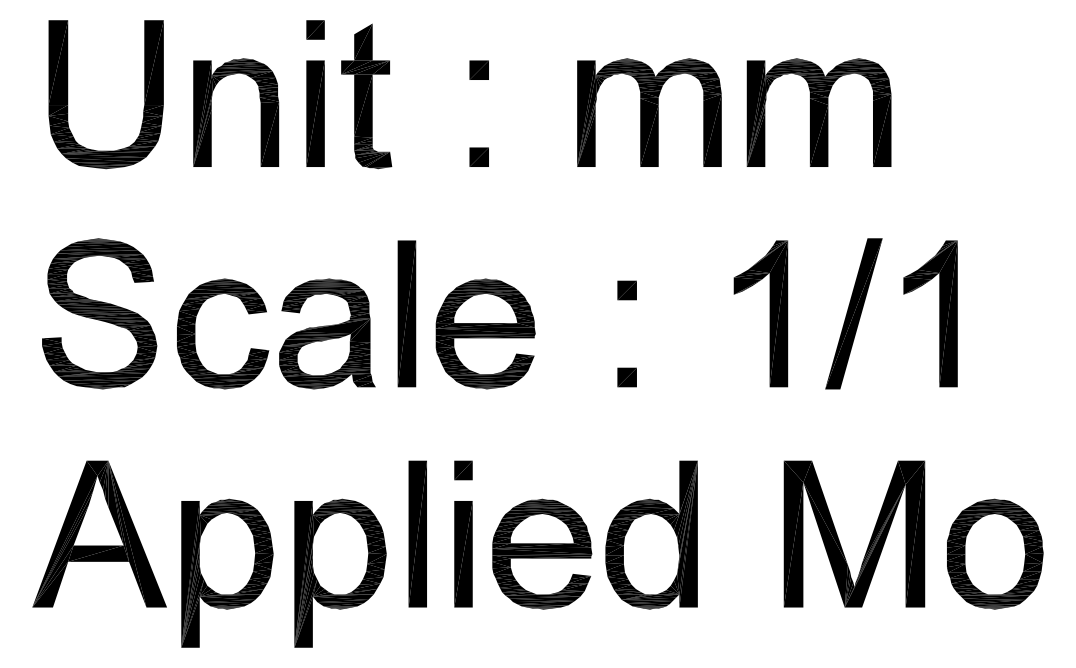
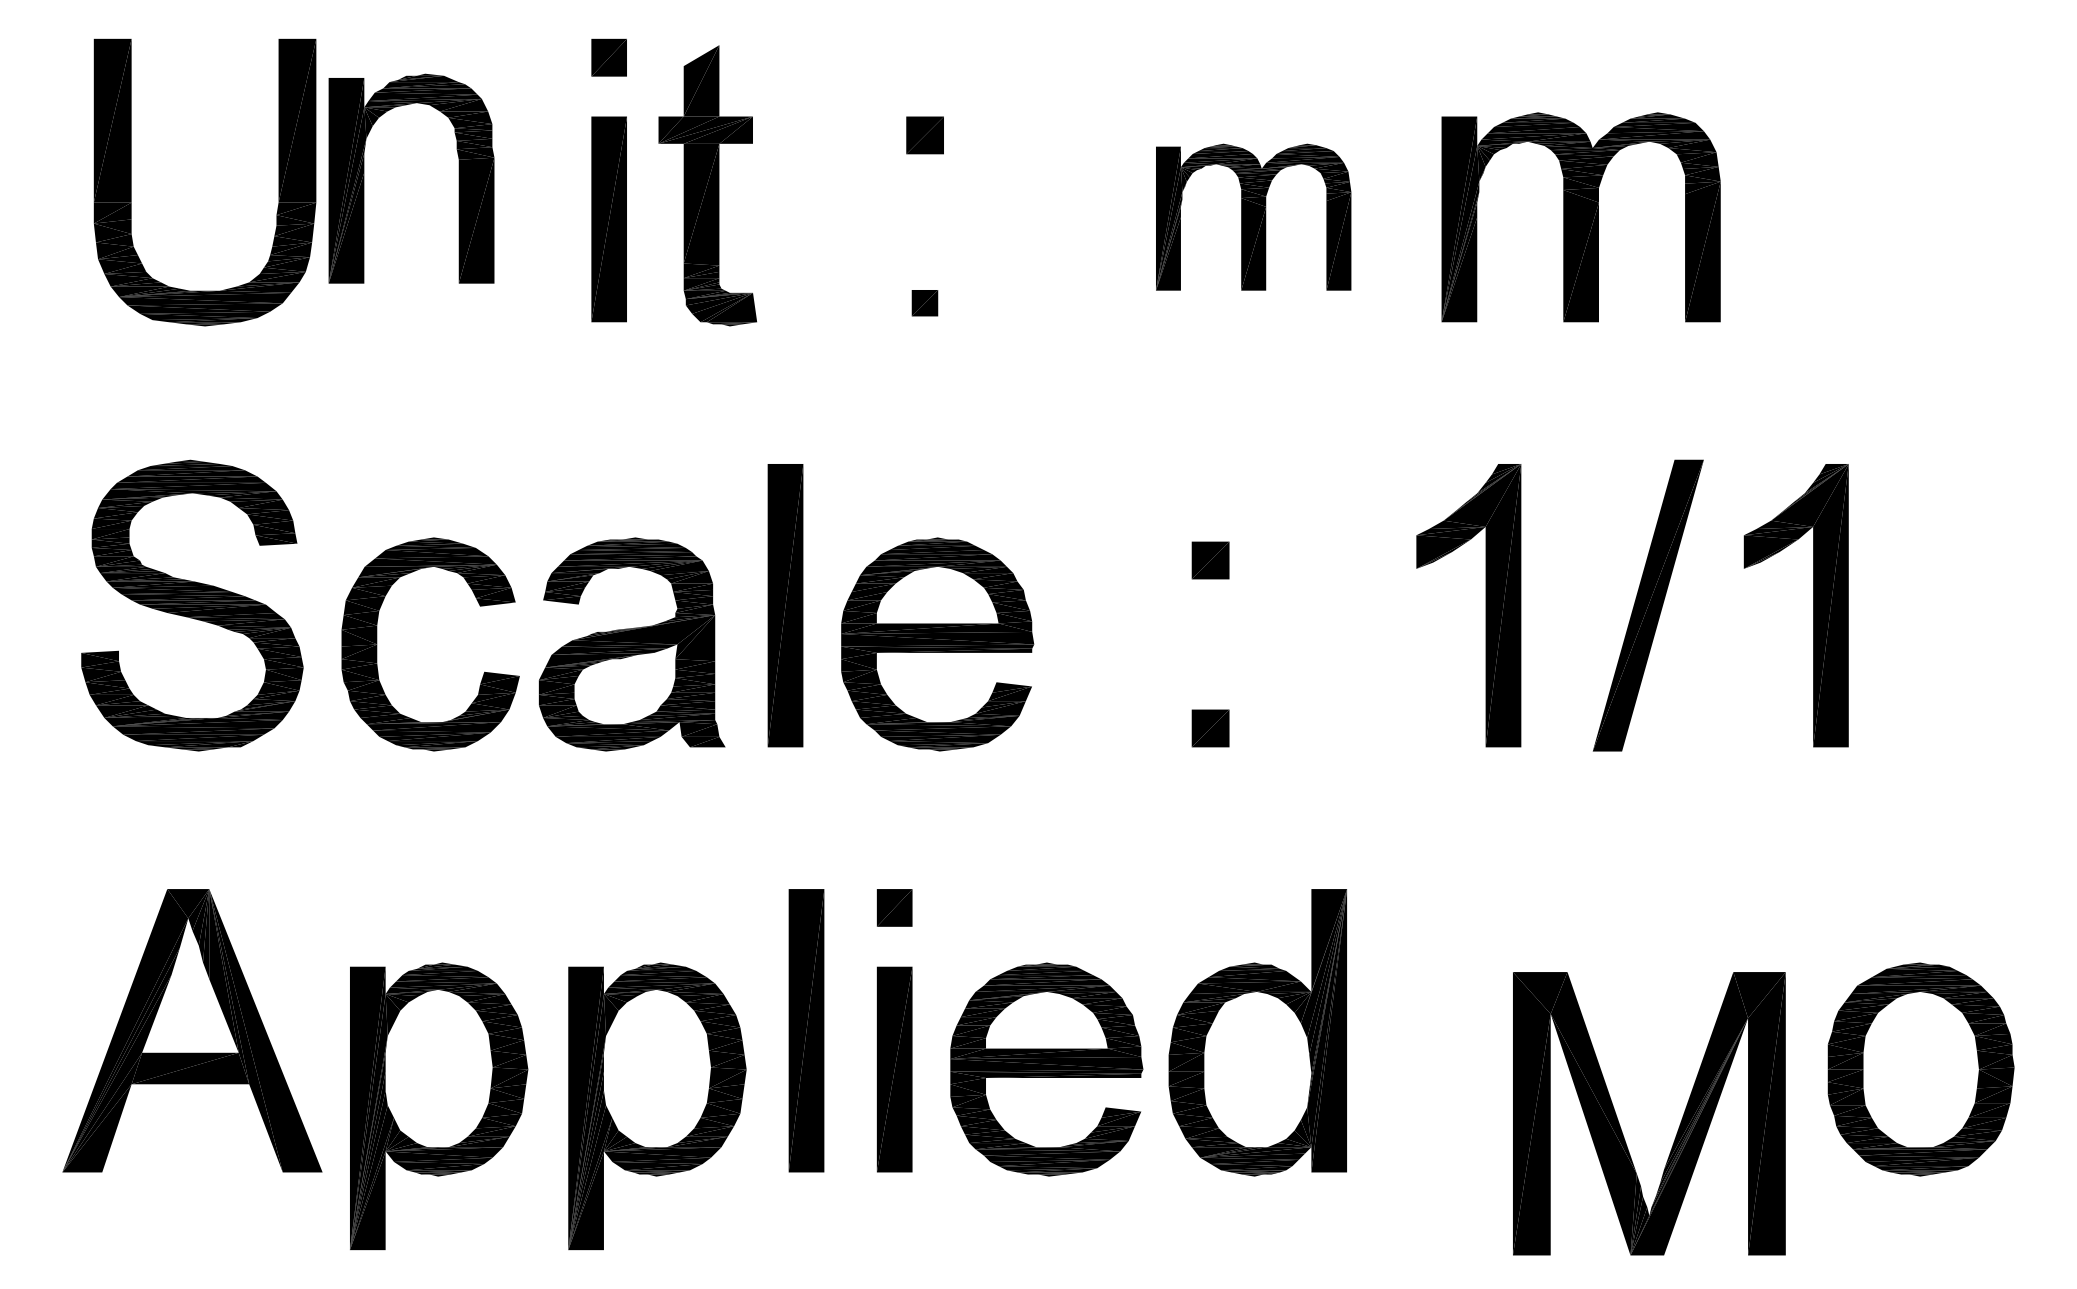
part: (260, 112) -> (458, 178), moved
part: (649, 112) -> (1253, 216), size x0.7
part: (478, 156) -> (923, 301), size x0.7
part: (839, 539) -> (1620, 1124), moved

